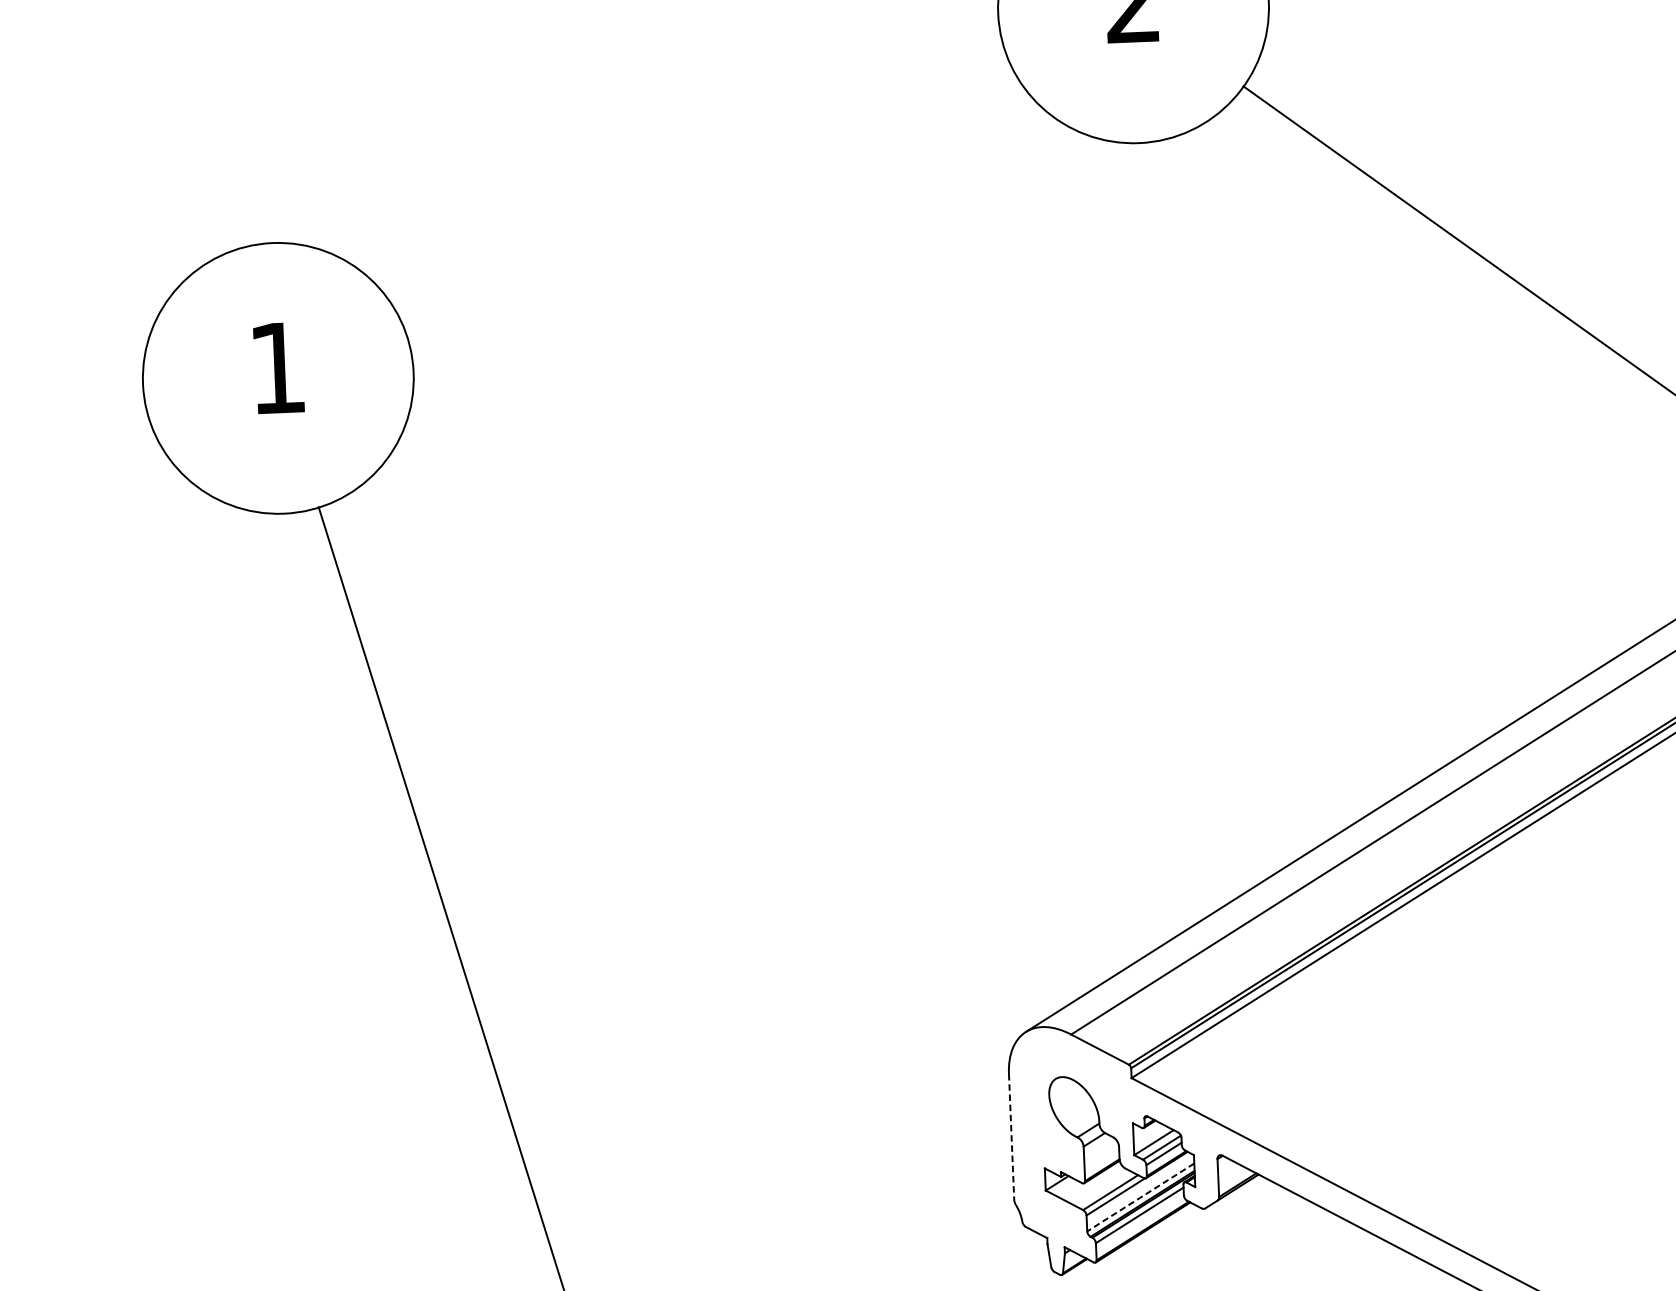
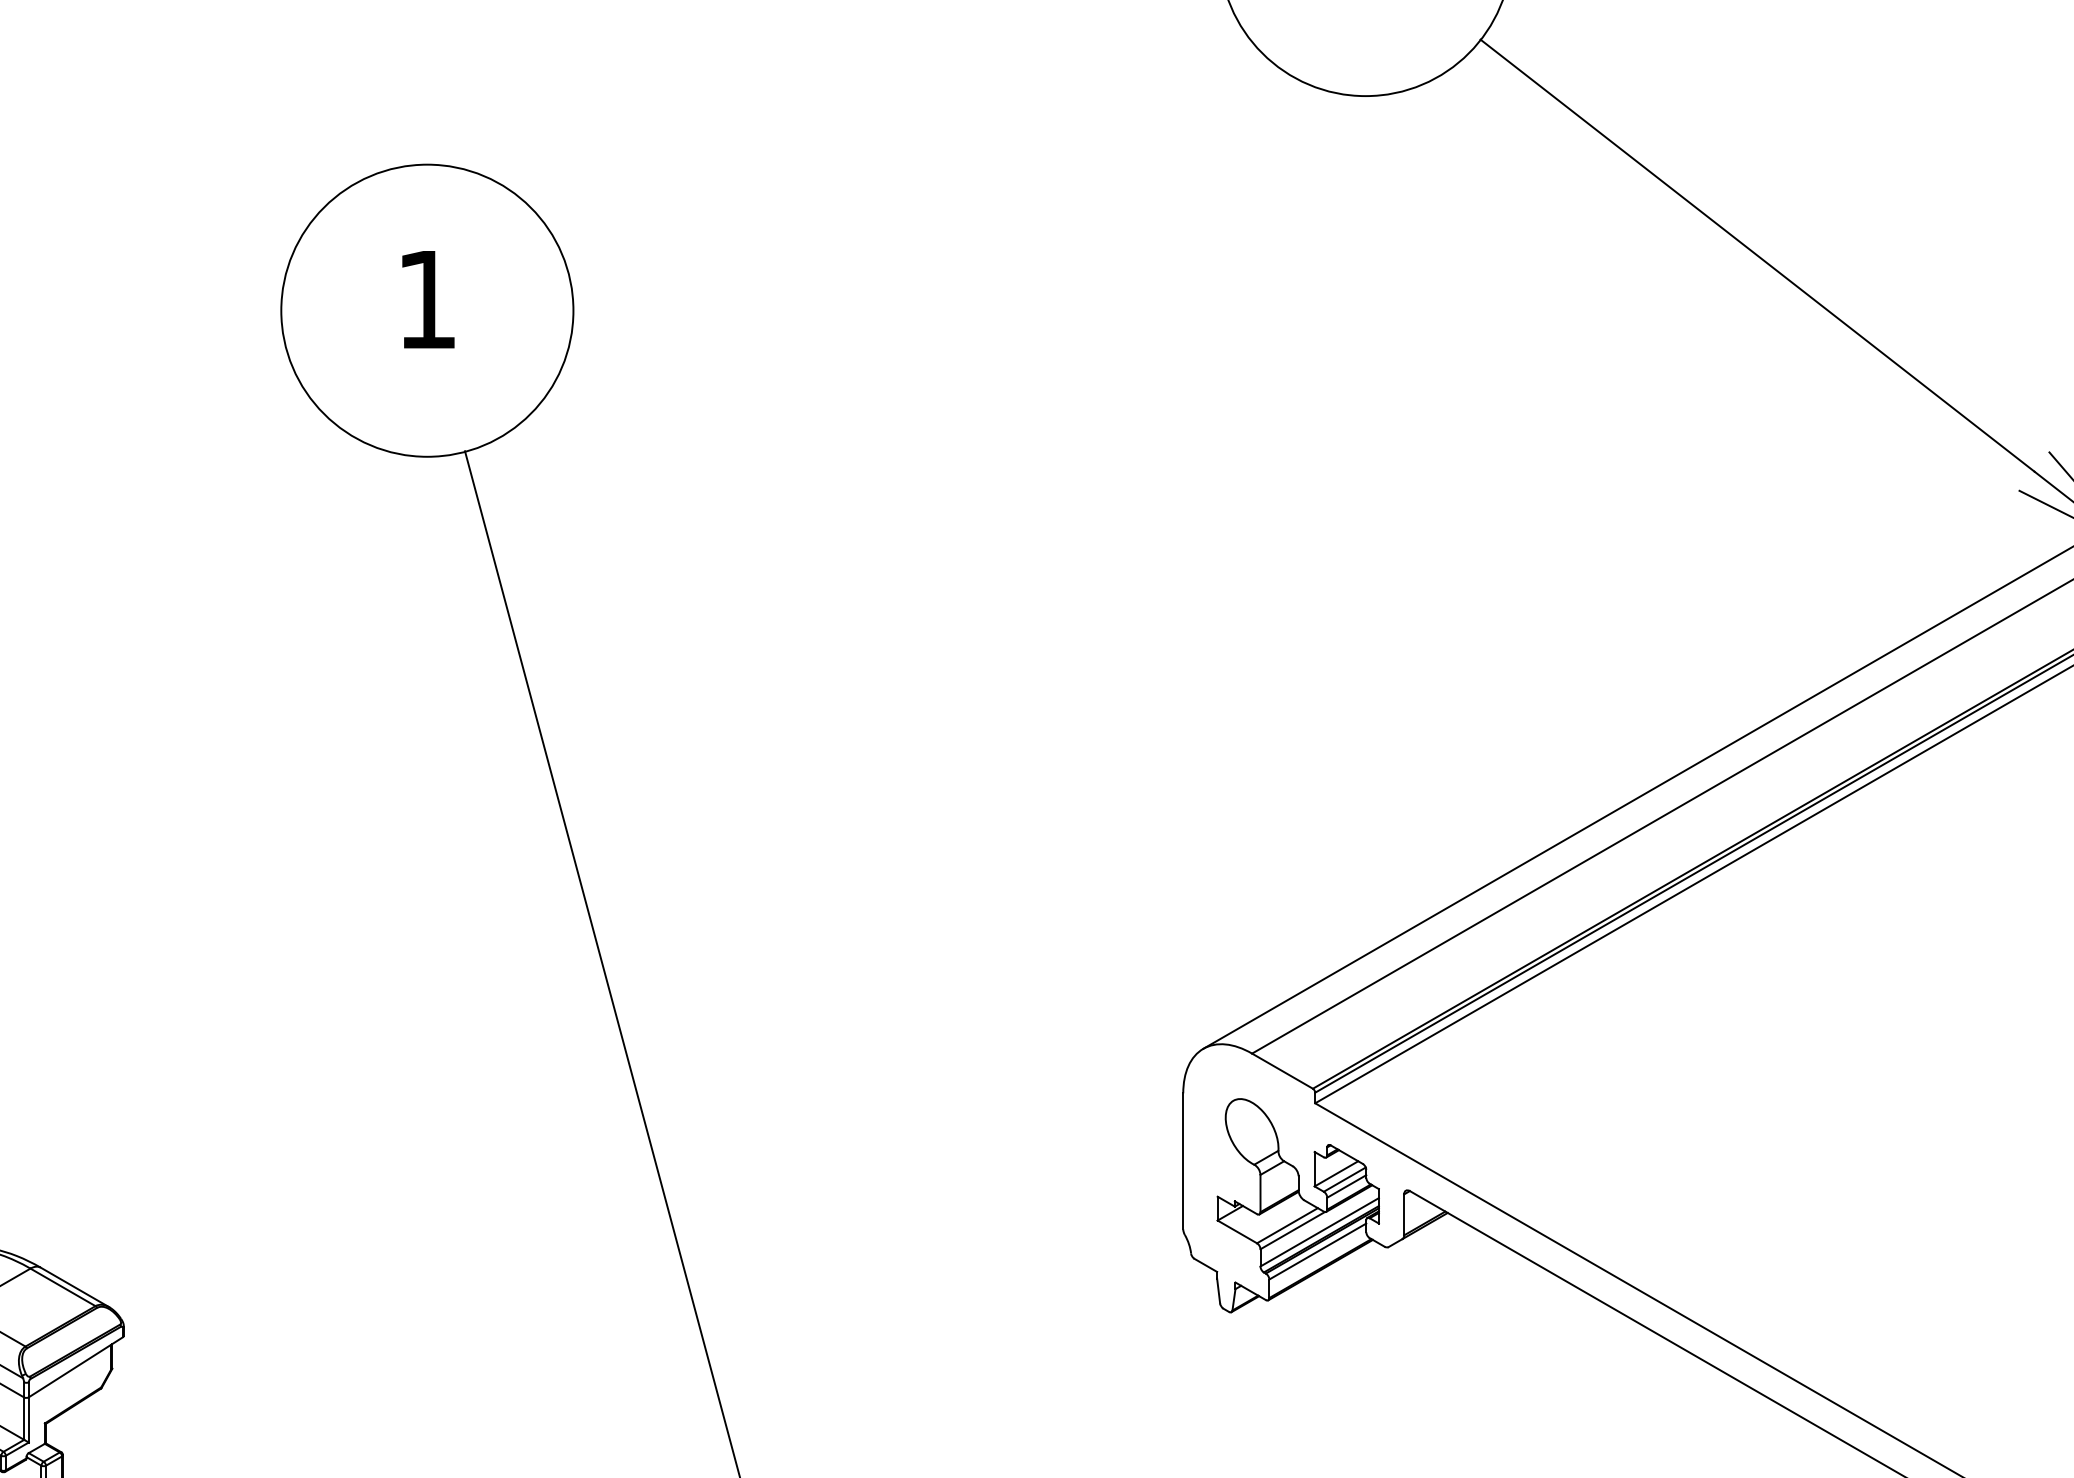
line: (1011, 1137) -> (1183, 1161), dashed -> solid
line: (1140, 1197) -> (1319, 1232), dashed -> solid

